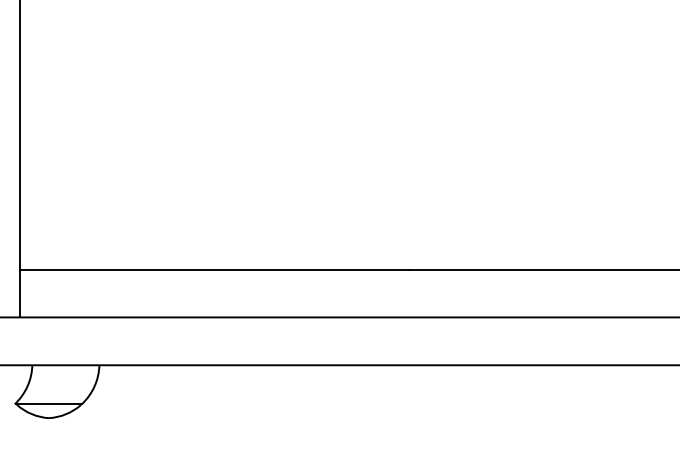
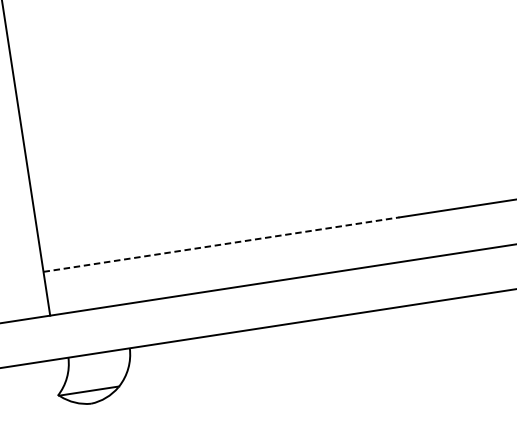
line: (214, 269) -> (221, 244), solid -> dashed

